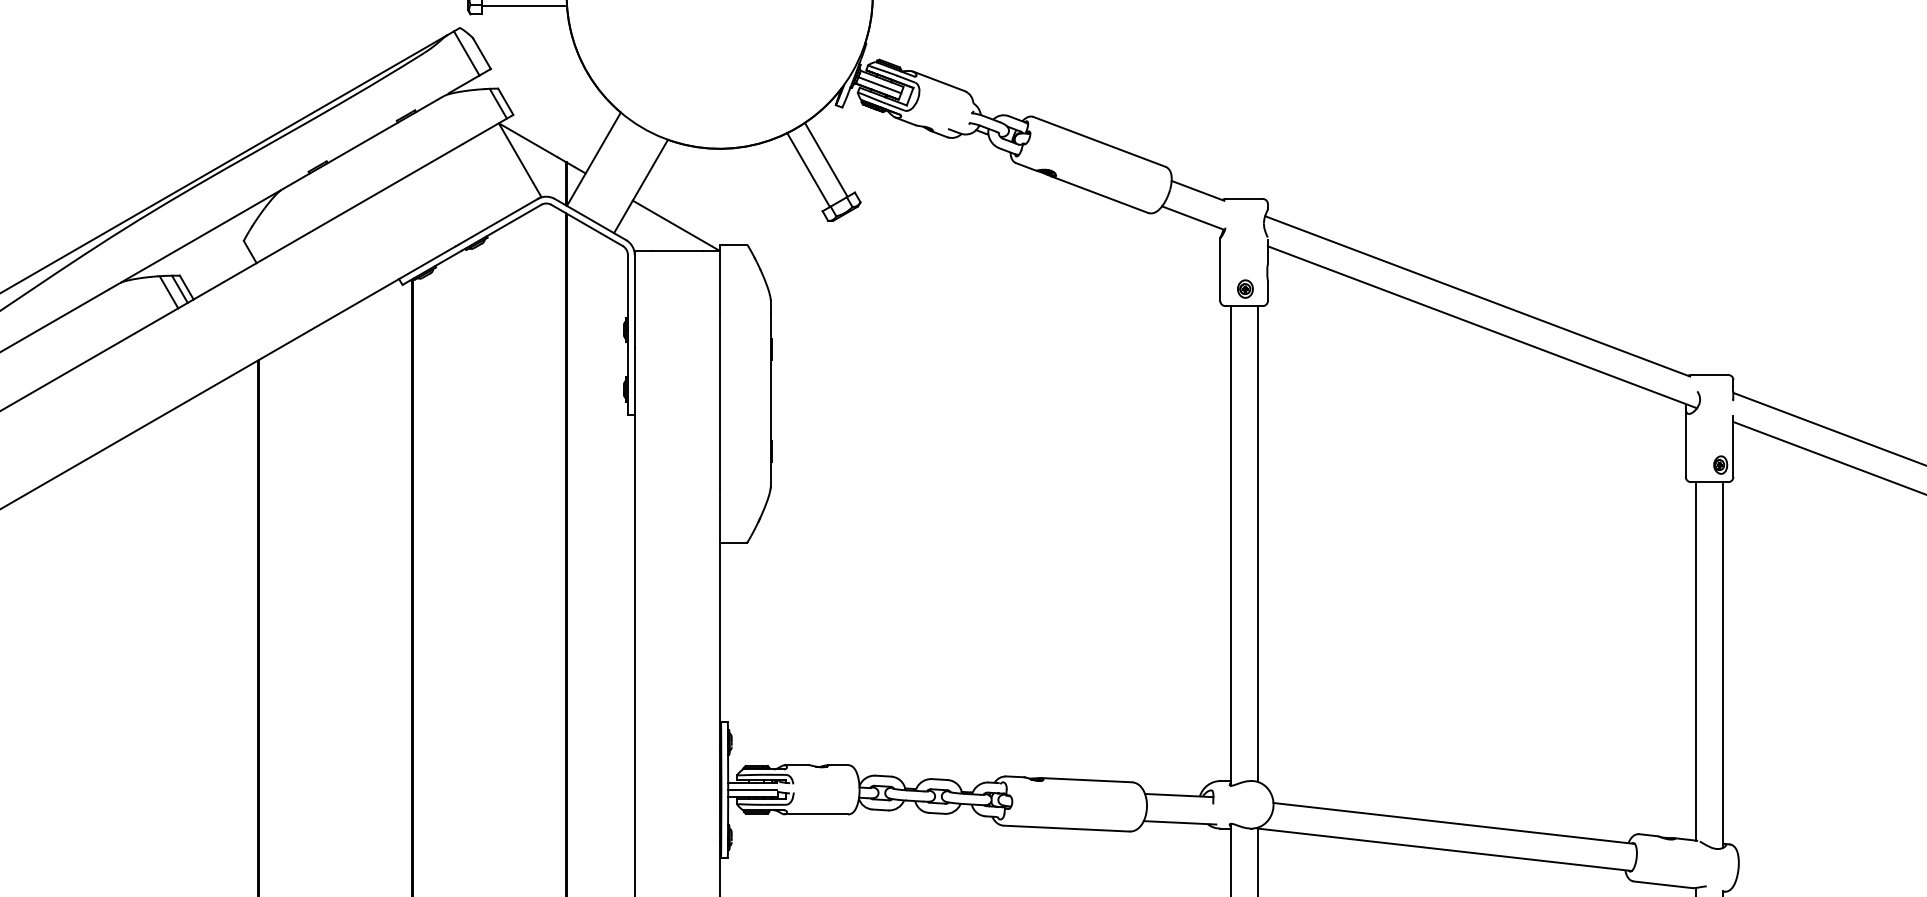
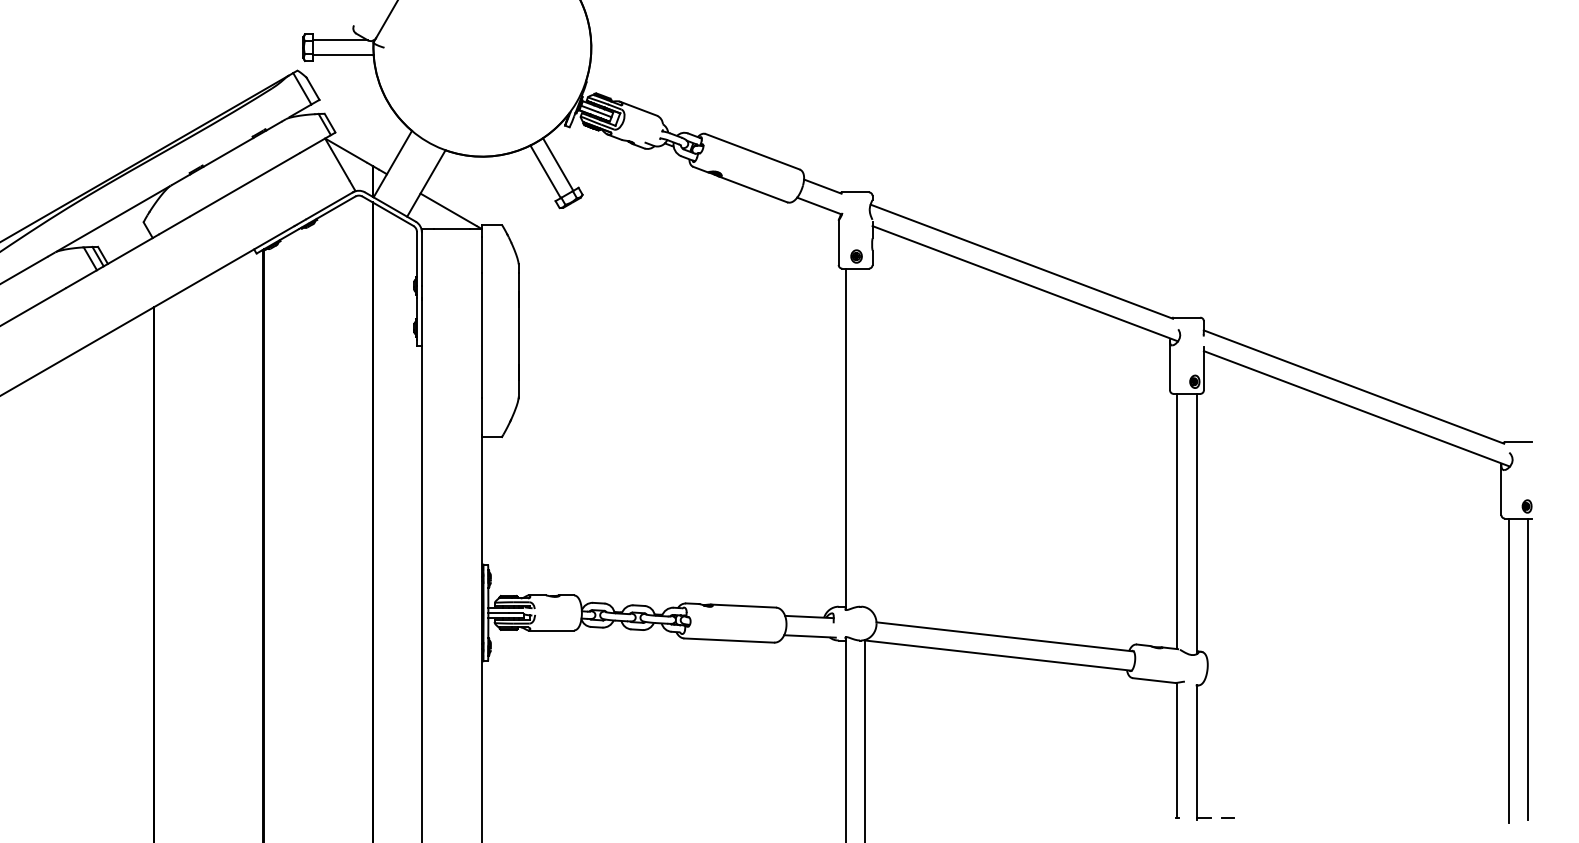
line: (1257, 543) -> (865, 437), removed

